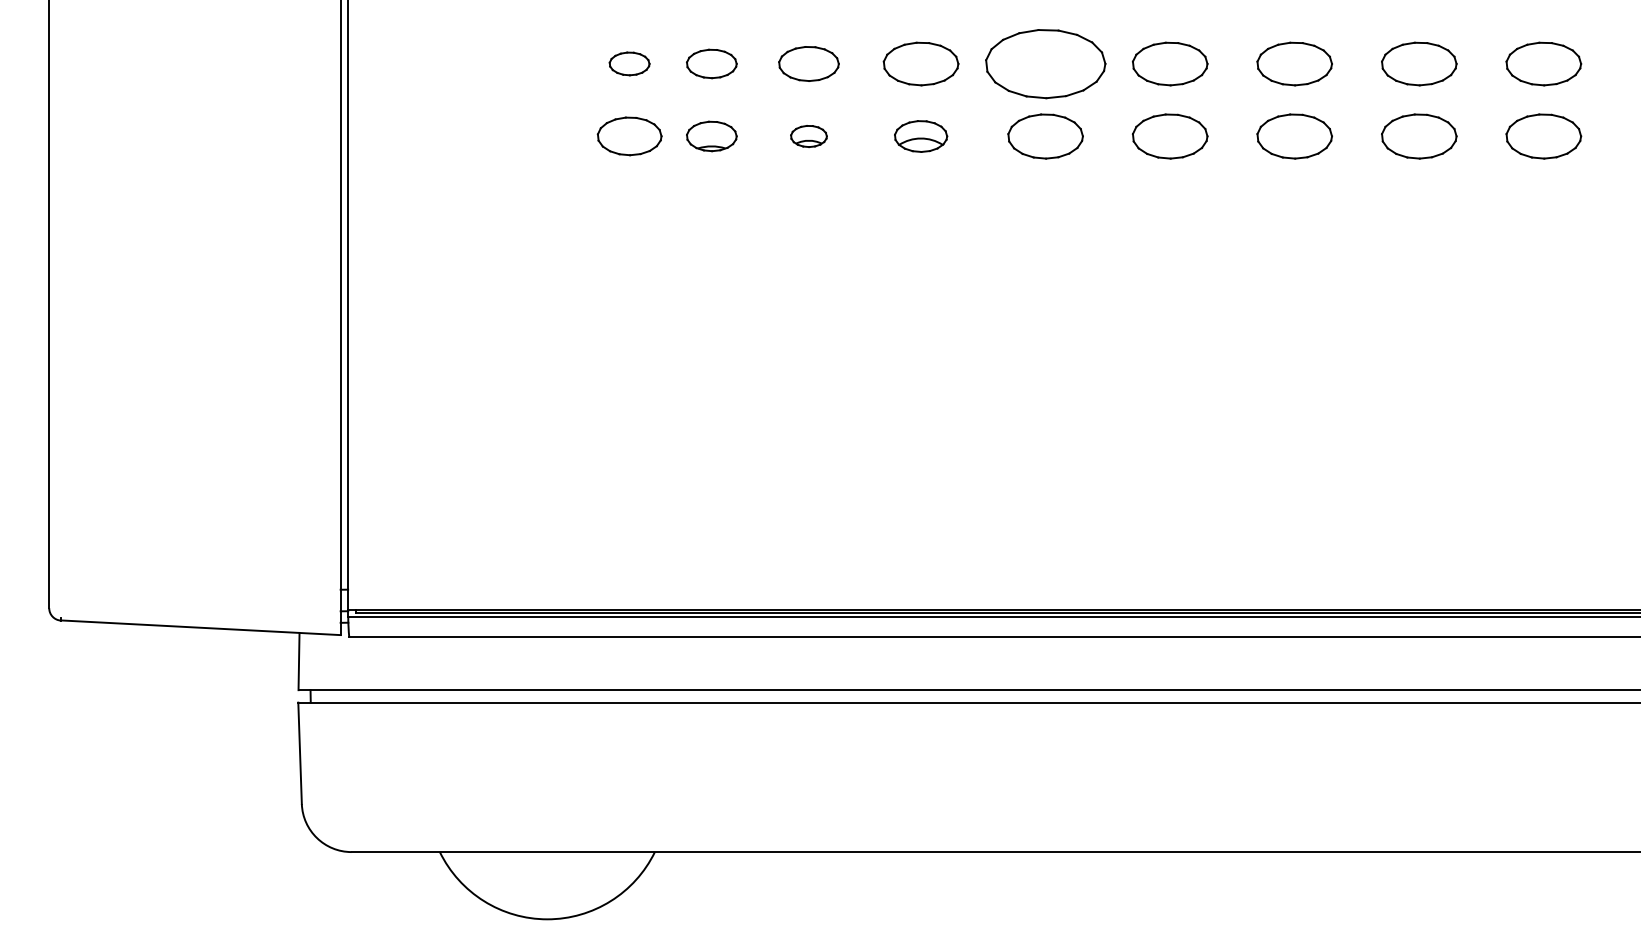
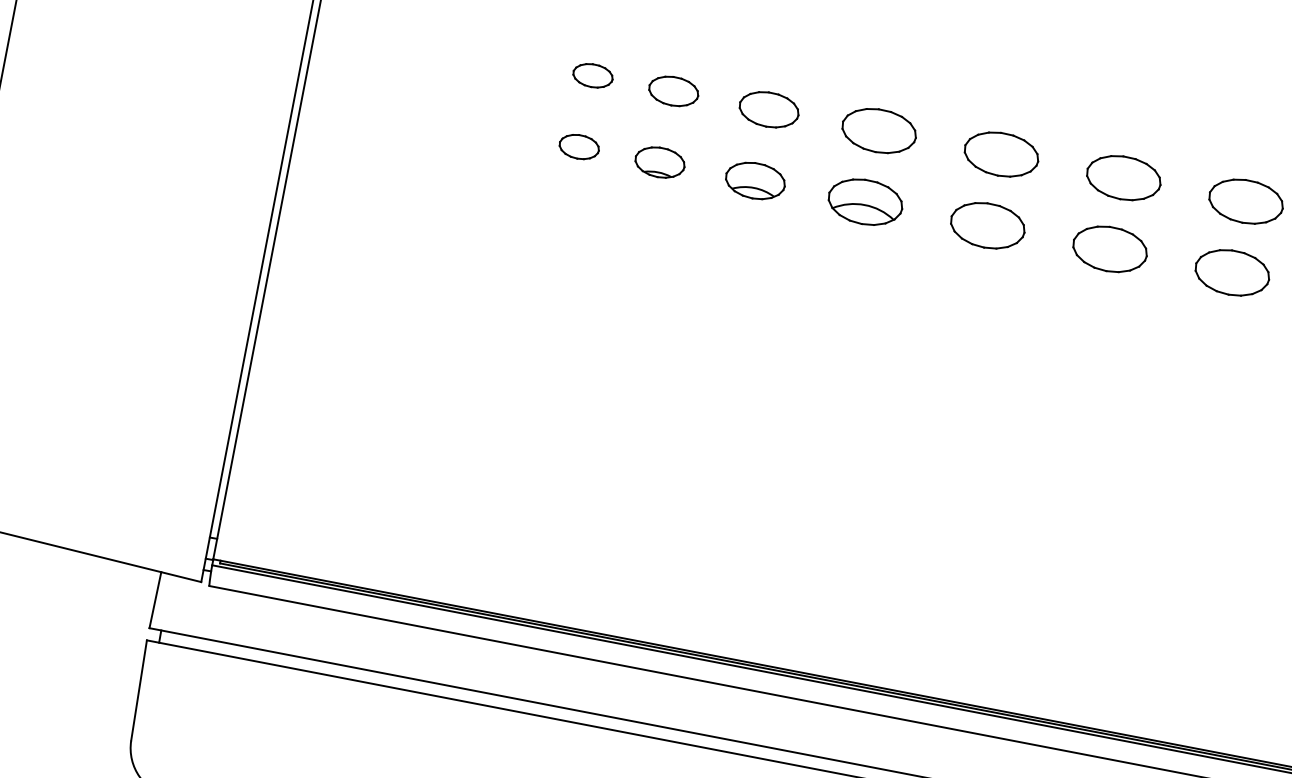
part: (1045, 63) -> (1001, 154), size x0.62
part: (629, 136) -> (579, 147), size x0.62
part: (808, 136) -> (754, 180), size x1.67
part: (920, 136) -> (864, 202), size x1.43

